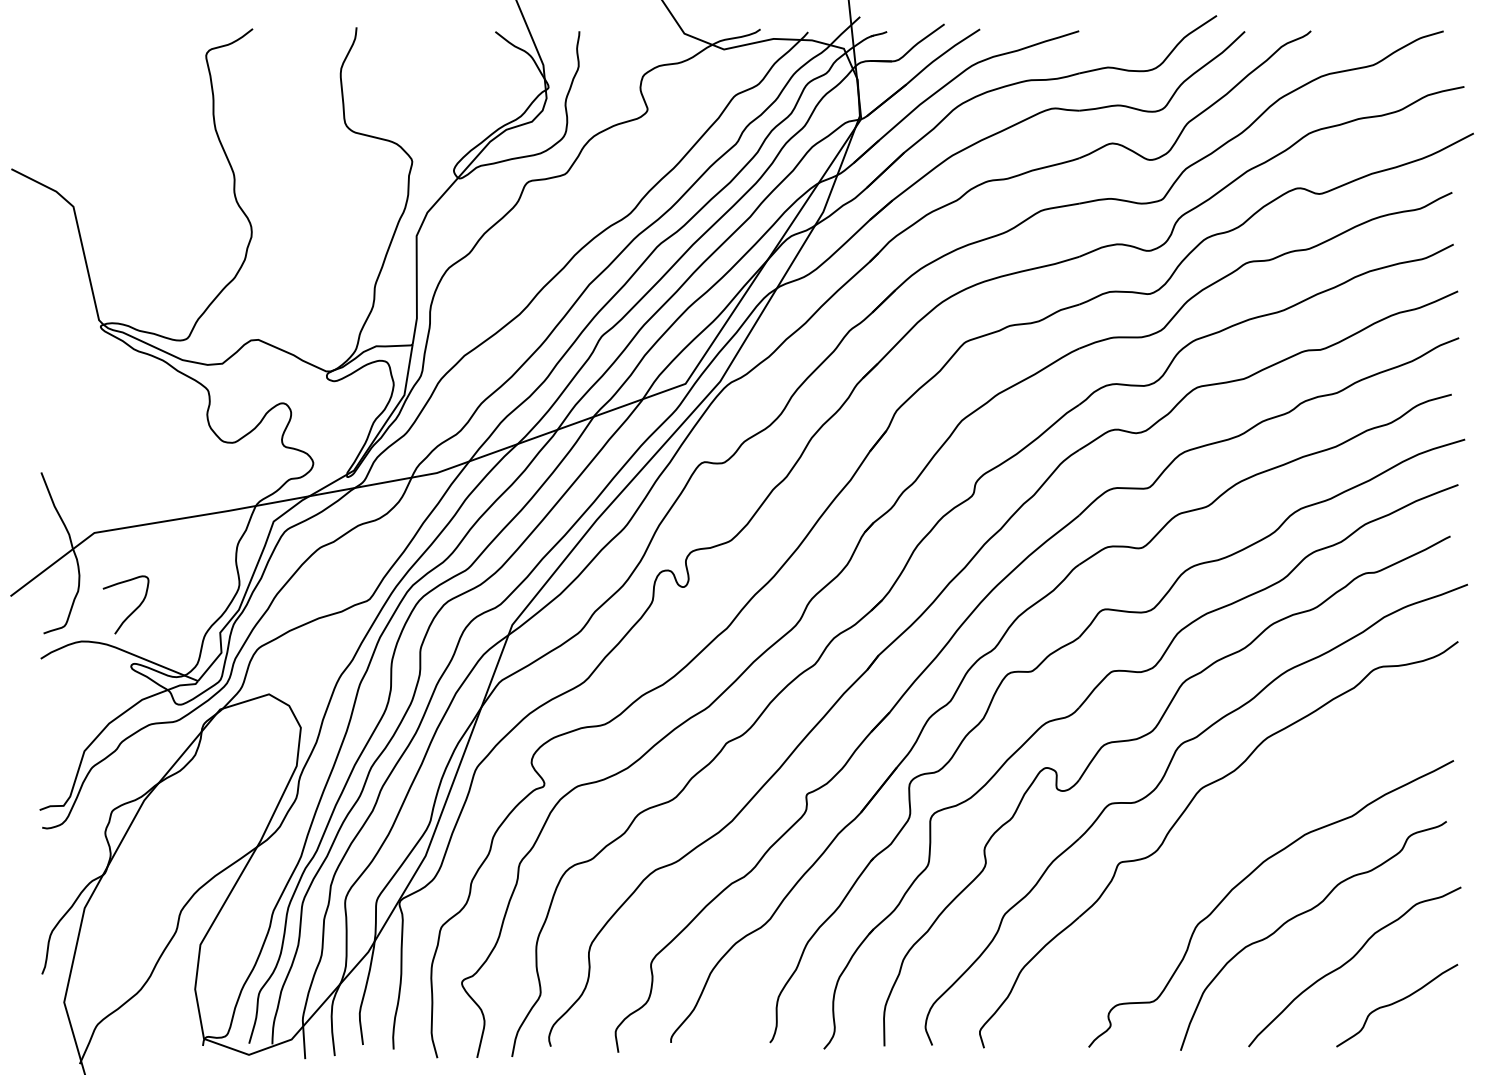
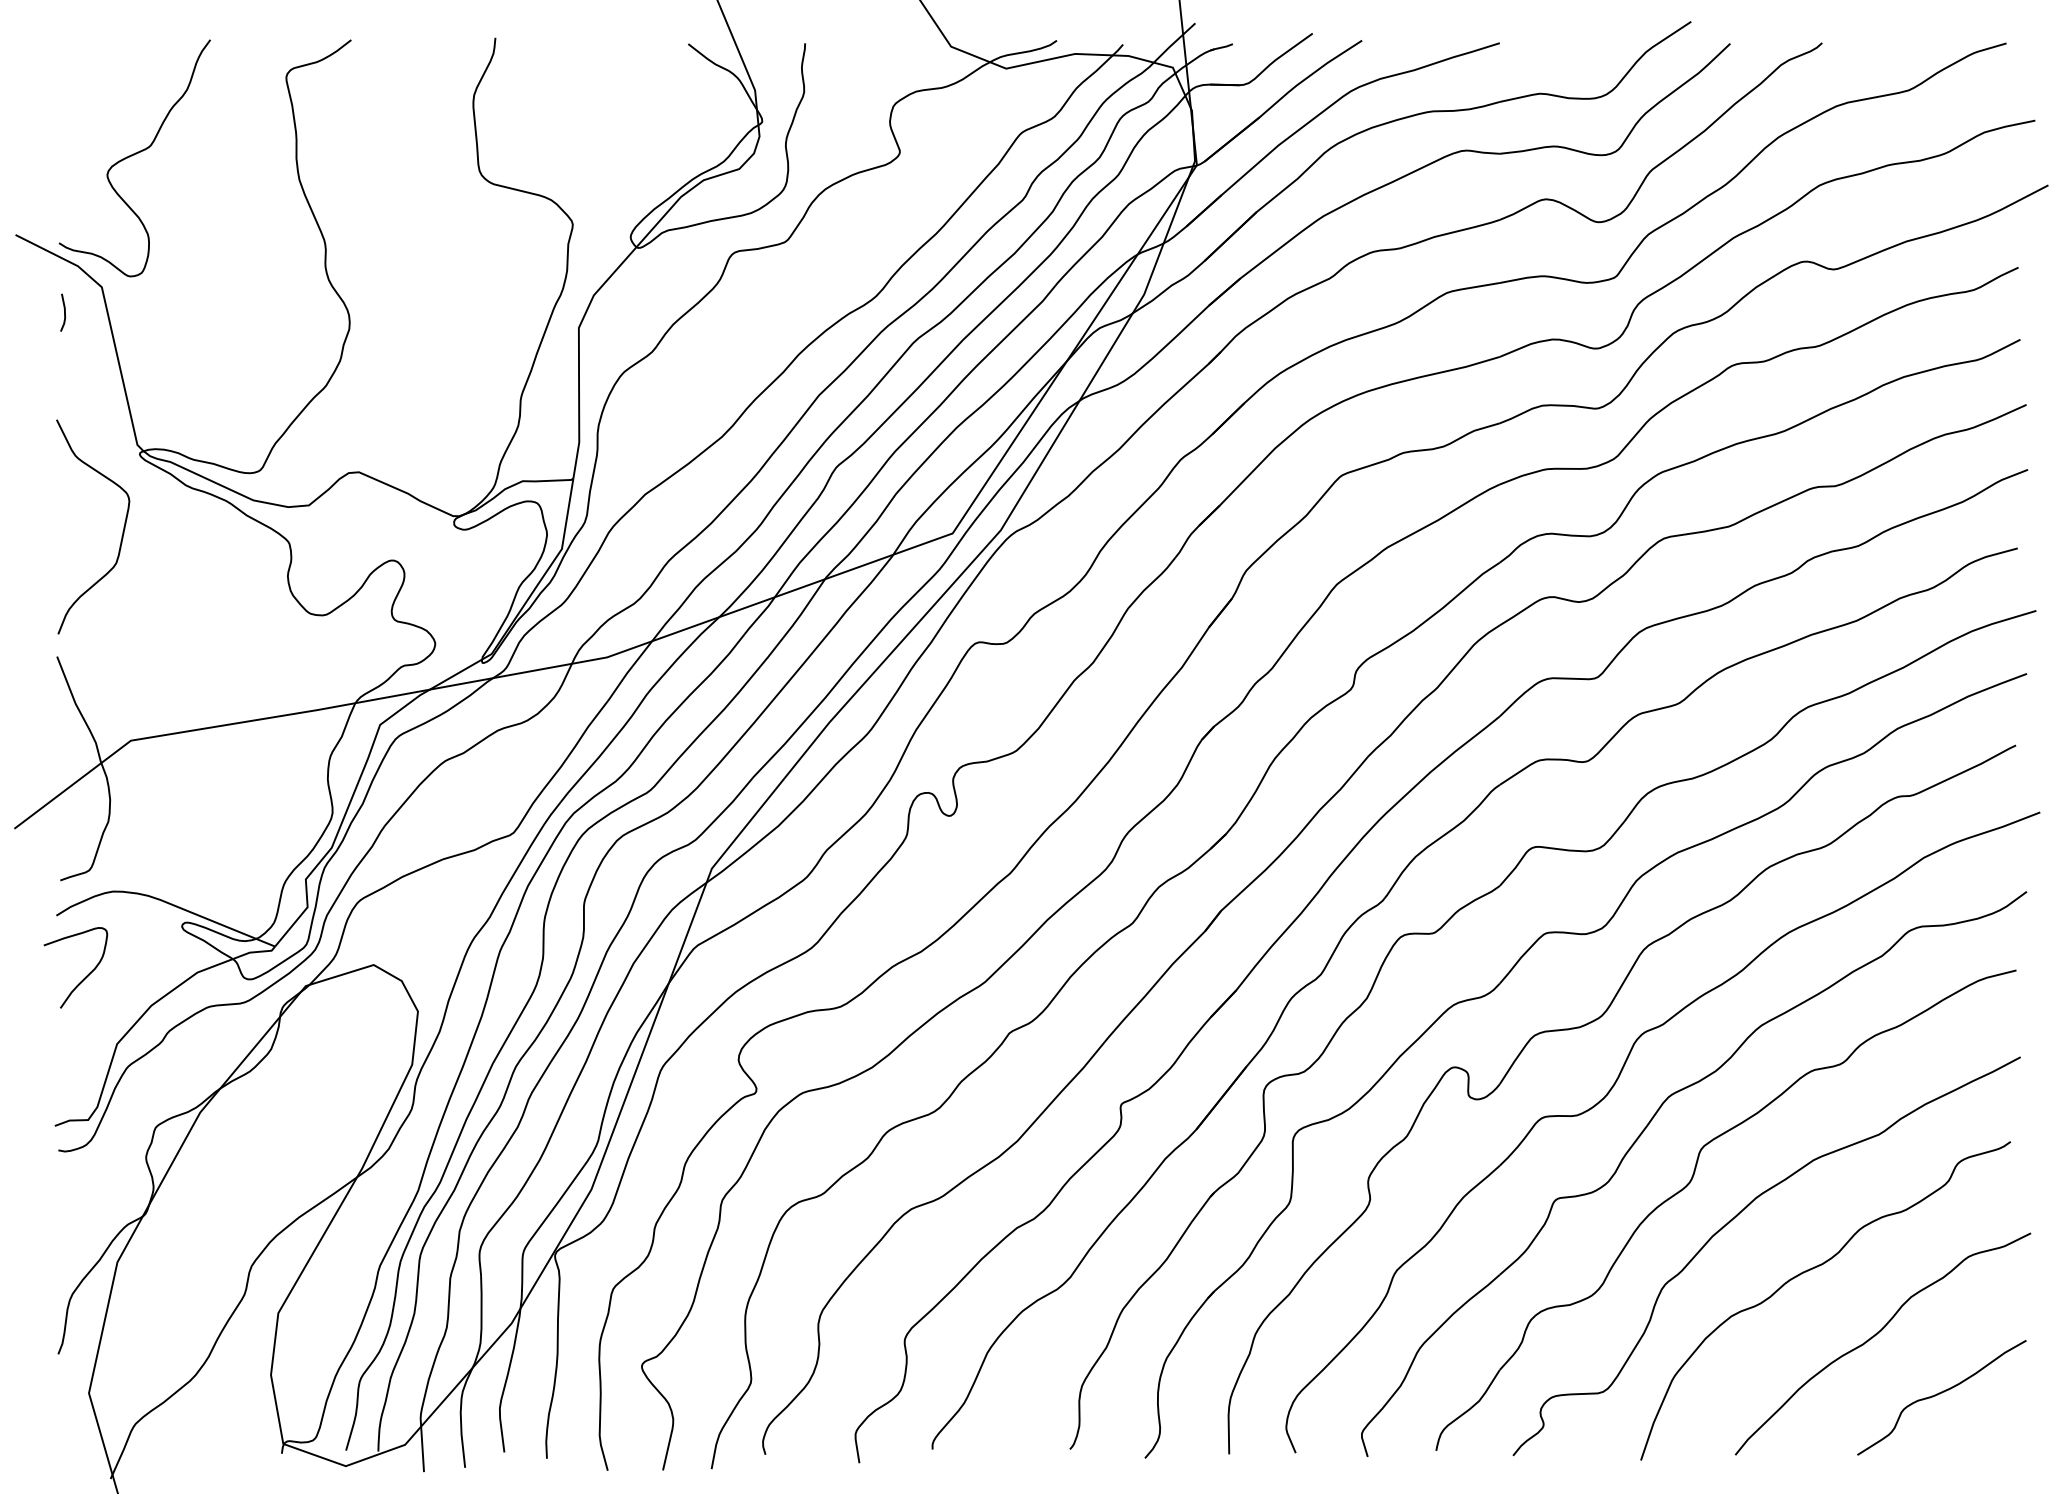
curve: (95, 112) -> (132, 156), added
line: (46, 224) -> (64, 312), added
curve: (88, 382) -> (122, 531), added
curve: (132, 611) -> (85, 976), moved
part: (1216, 851) -> (1690, 1183), added

